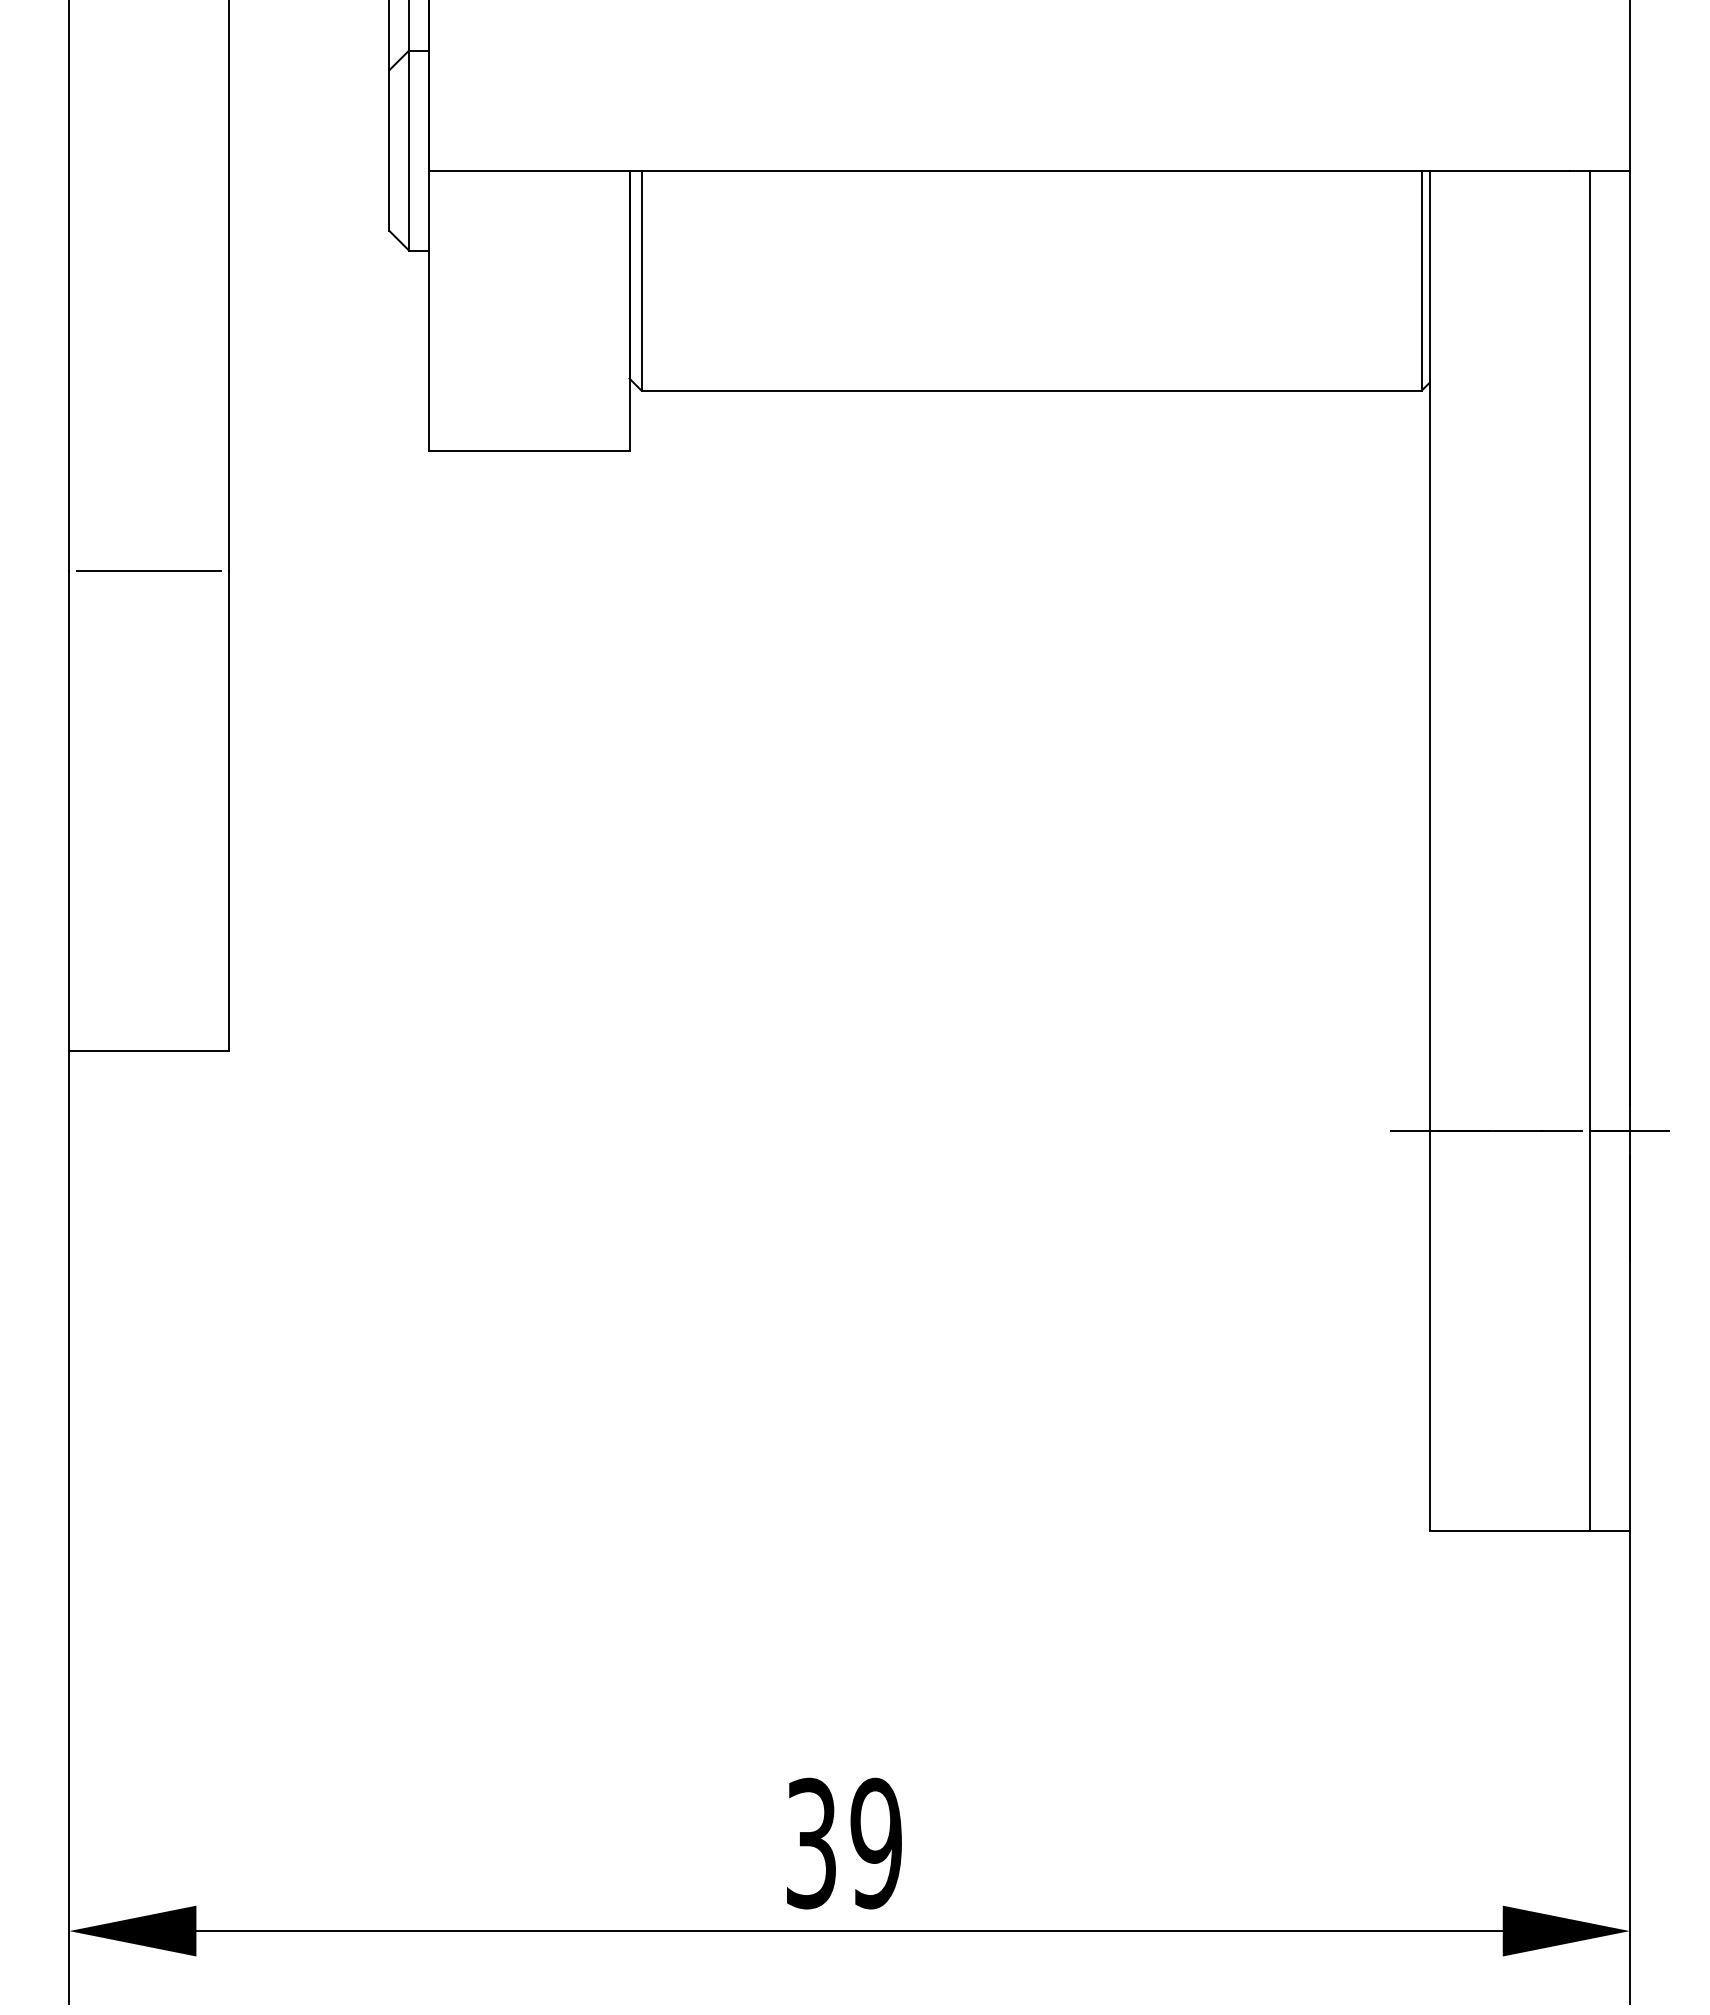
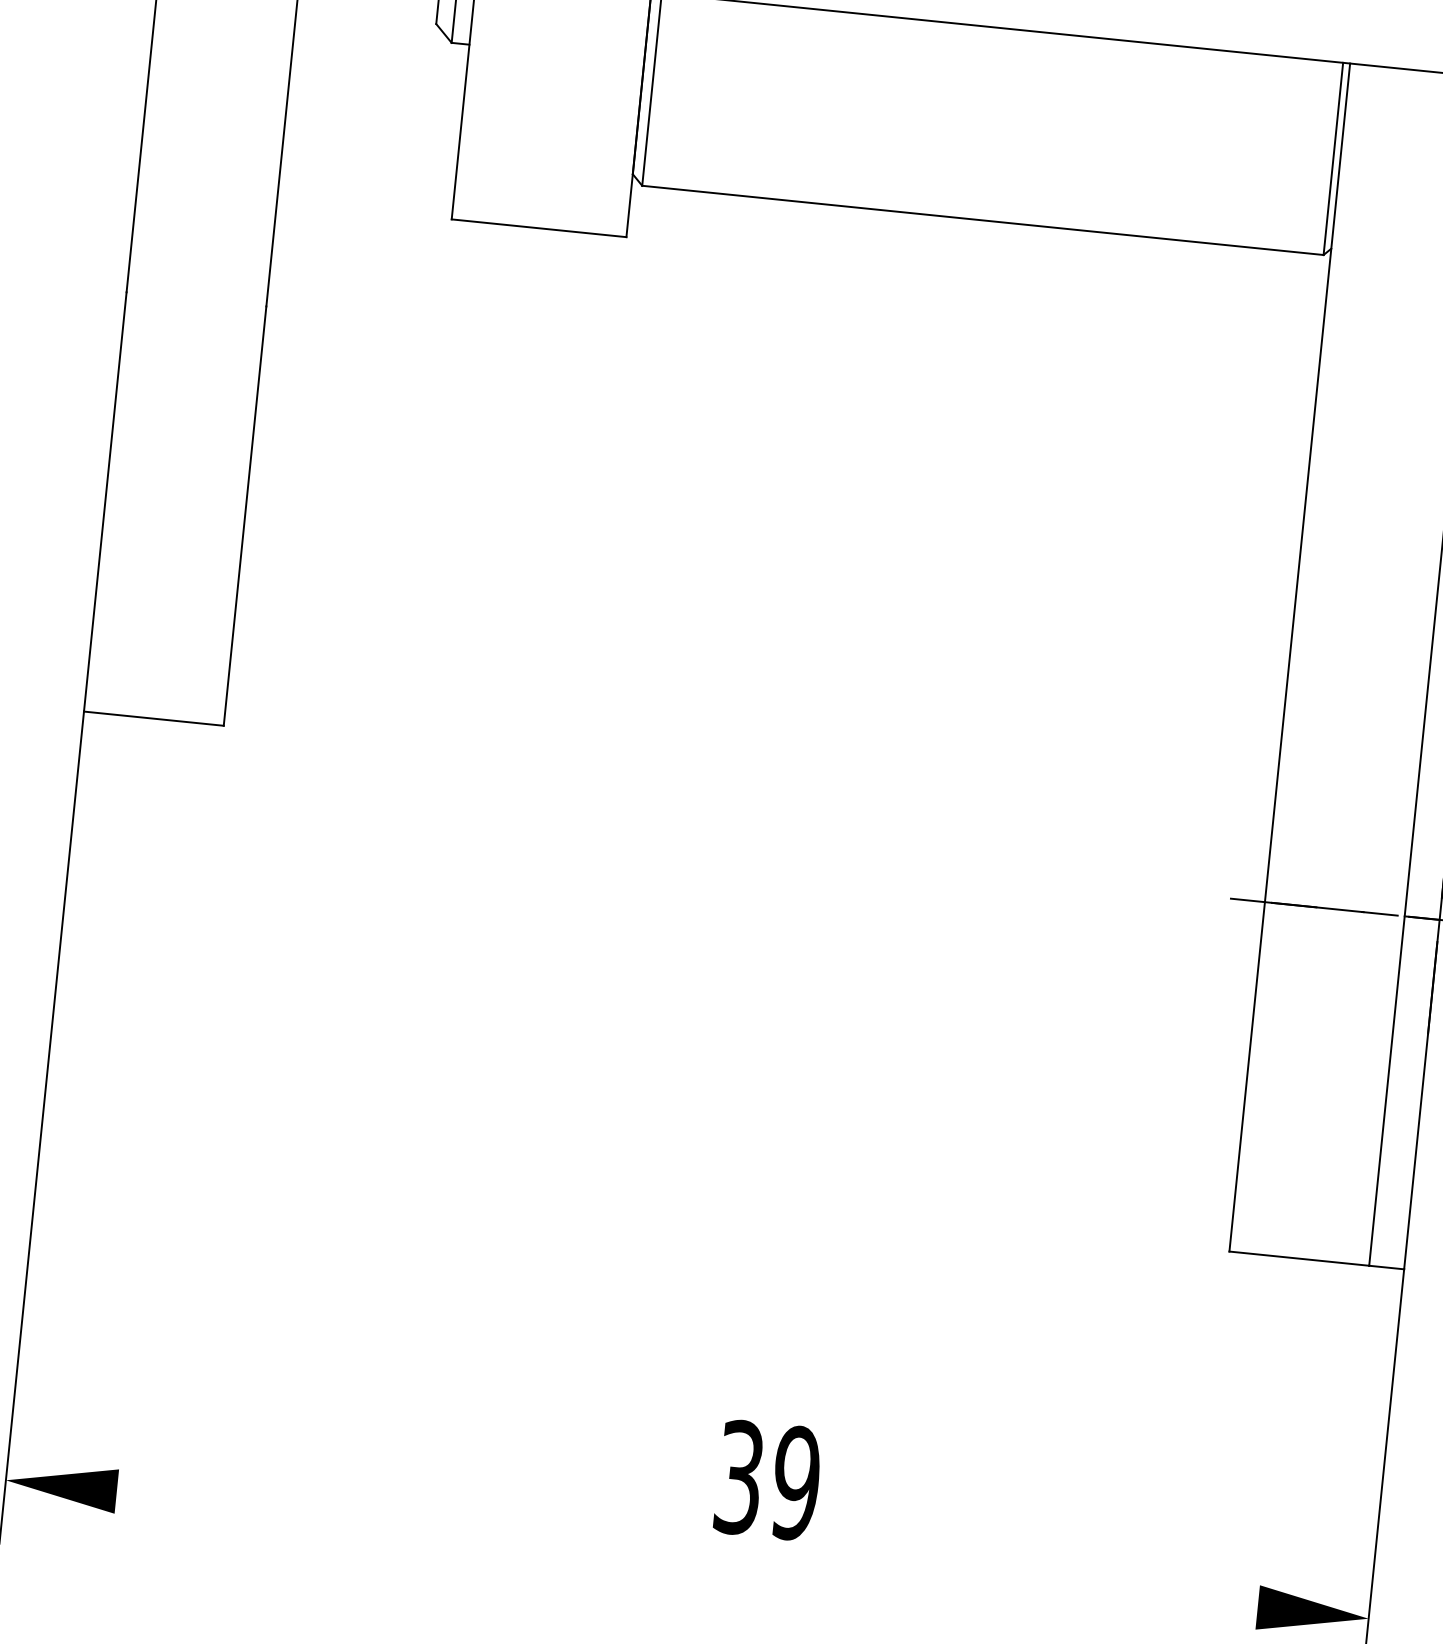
line: (149, 570) -> (196, 299), removed
text: (844, 1843) -> (768, 1480), moved
line: (849, 1931) -> (687, 1549), removed

